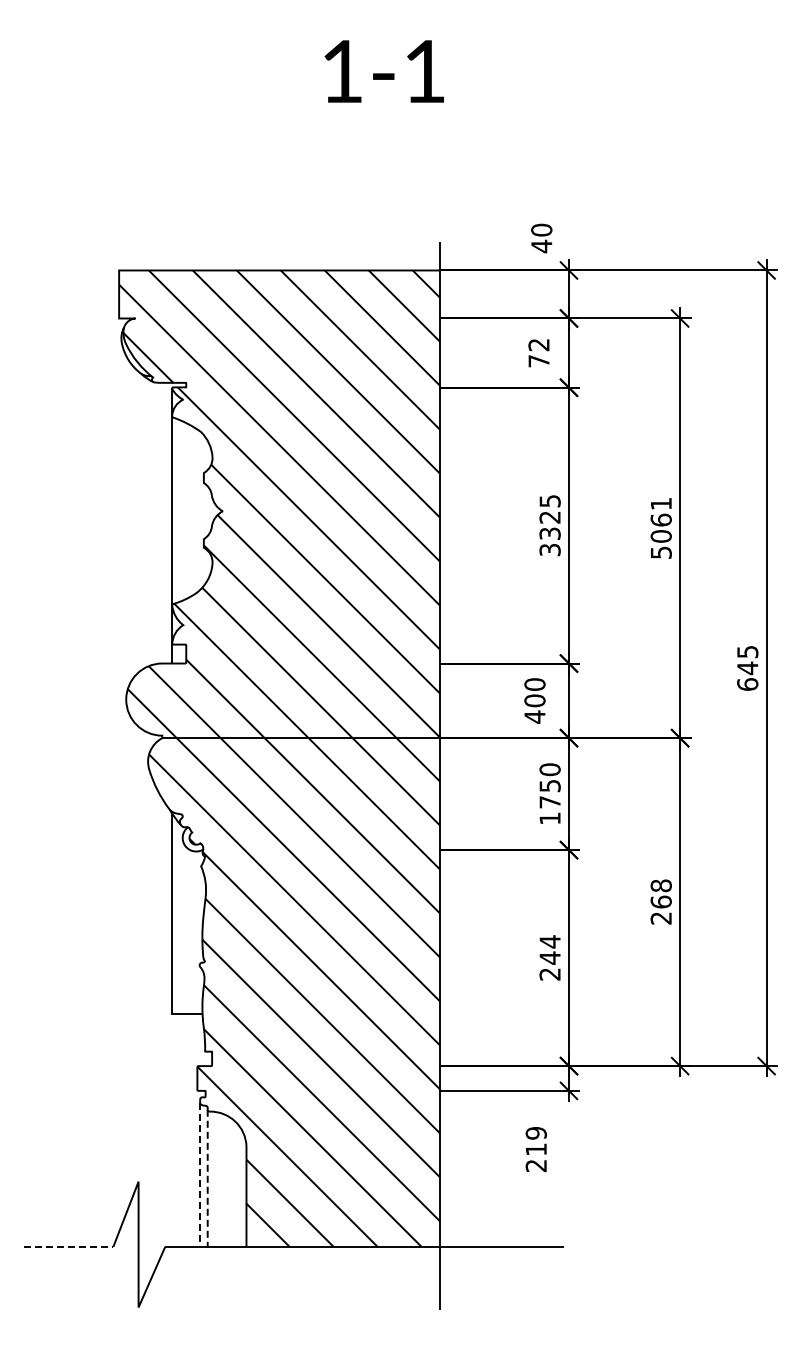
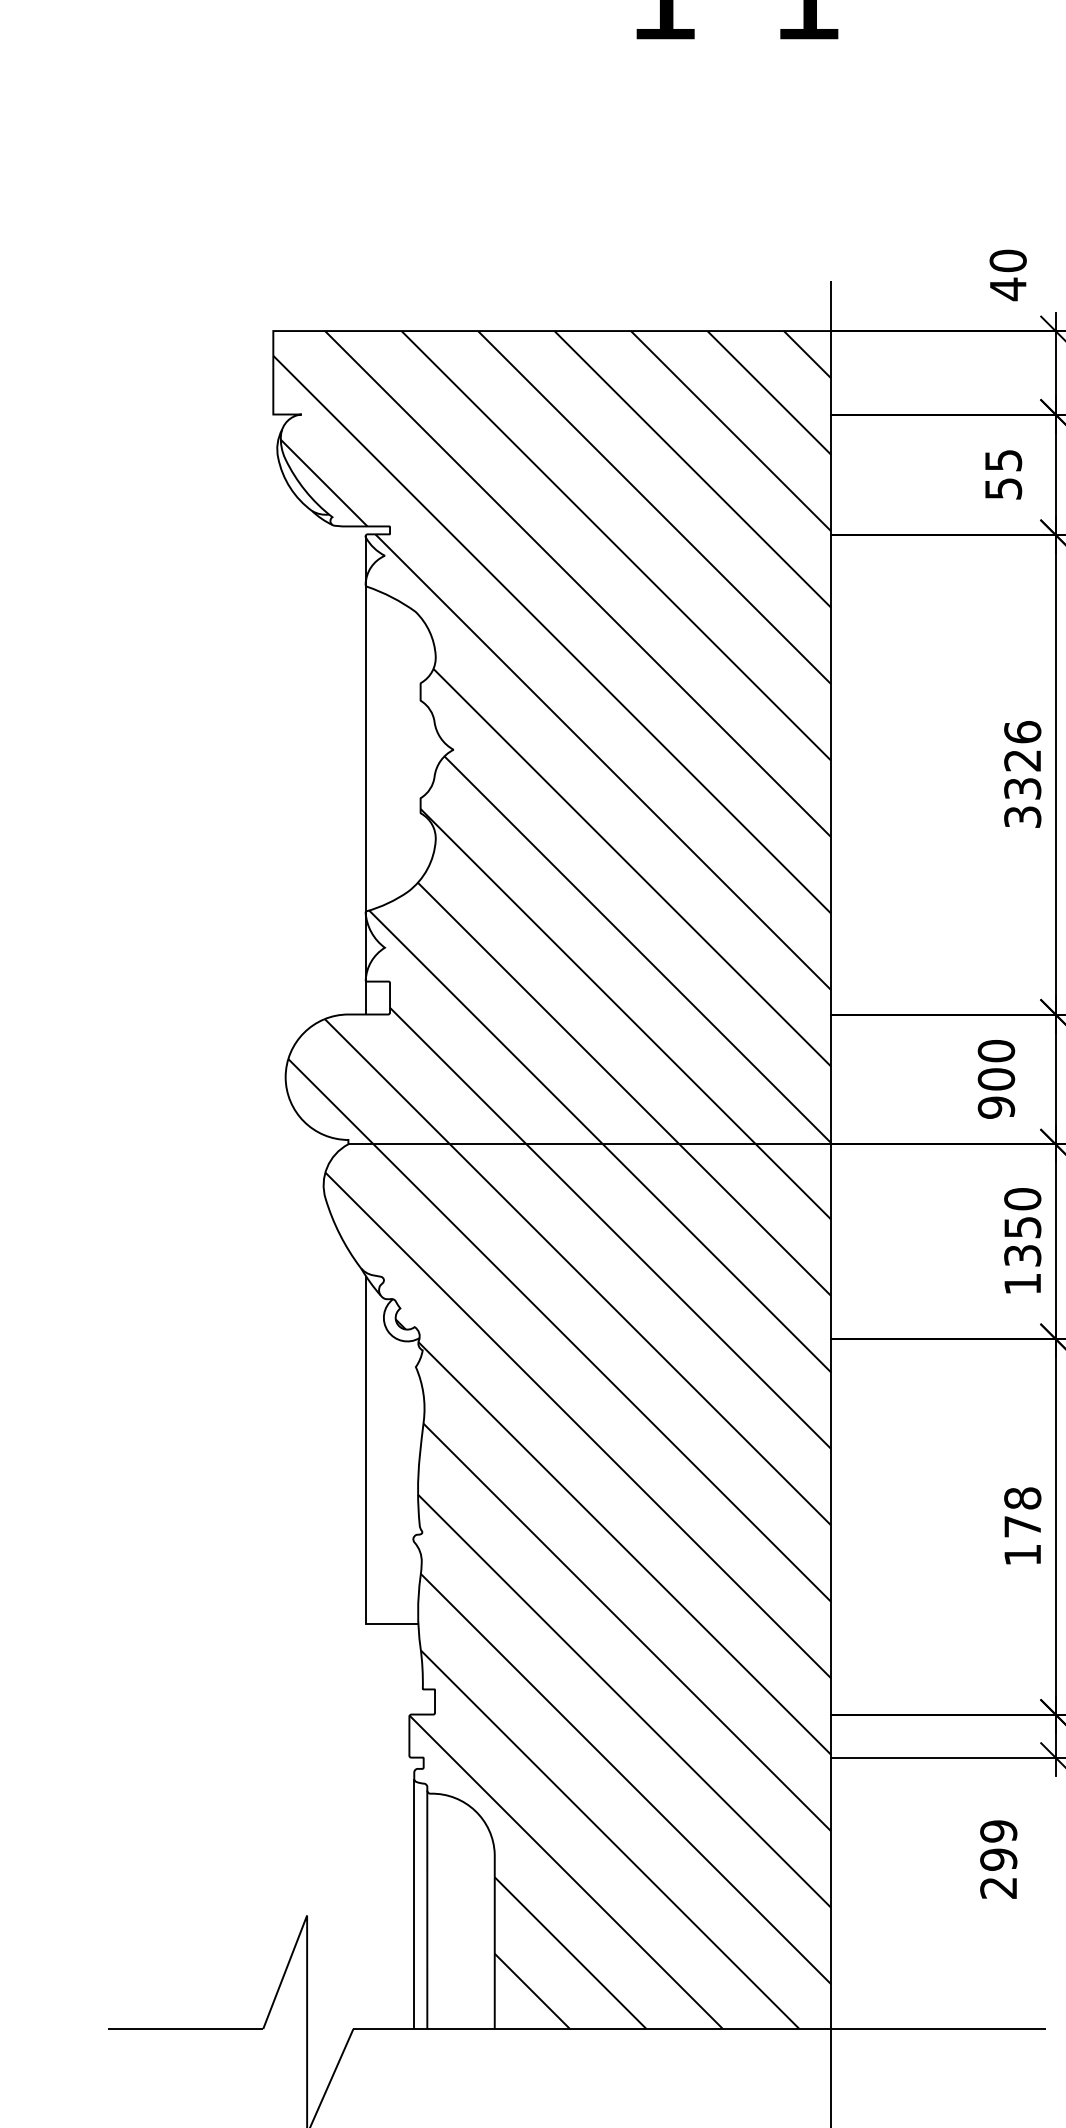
text: (538, 353) -> (1002, 475), 72 -> 55
text: (549, 500) -> (1021, 731), 3325 -> 3326
text: (534, 716) -> (995, 1106), 400 -> 900
text: (549, 802) -> (1021, 1256), 1750 -> 1350
text: (549, 957) -> (1021, 1525), 244 -> 178
text: (535, 1149) -> (997, 1859), 219 -> 299
line: (200, 1175) -> (414, 1904), dashed -> solid
line: (207, 1178) -> (426, 1909), dashed -> solid
line: (68, 1246) -> (185, 2028), dashed -> solid

